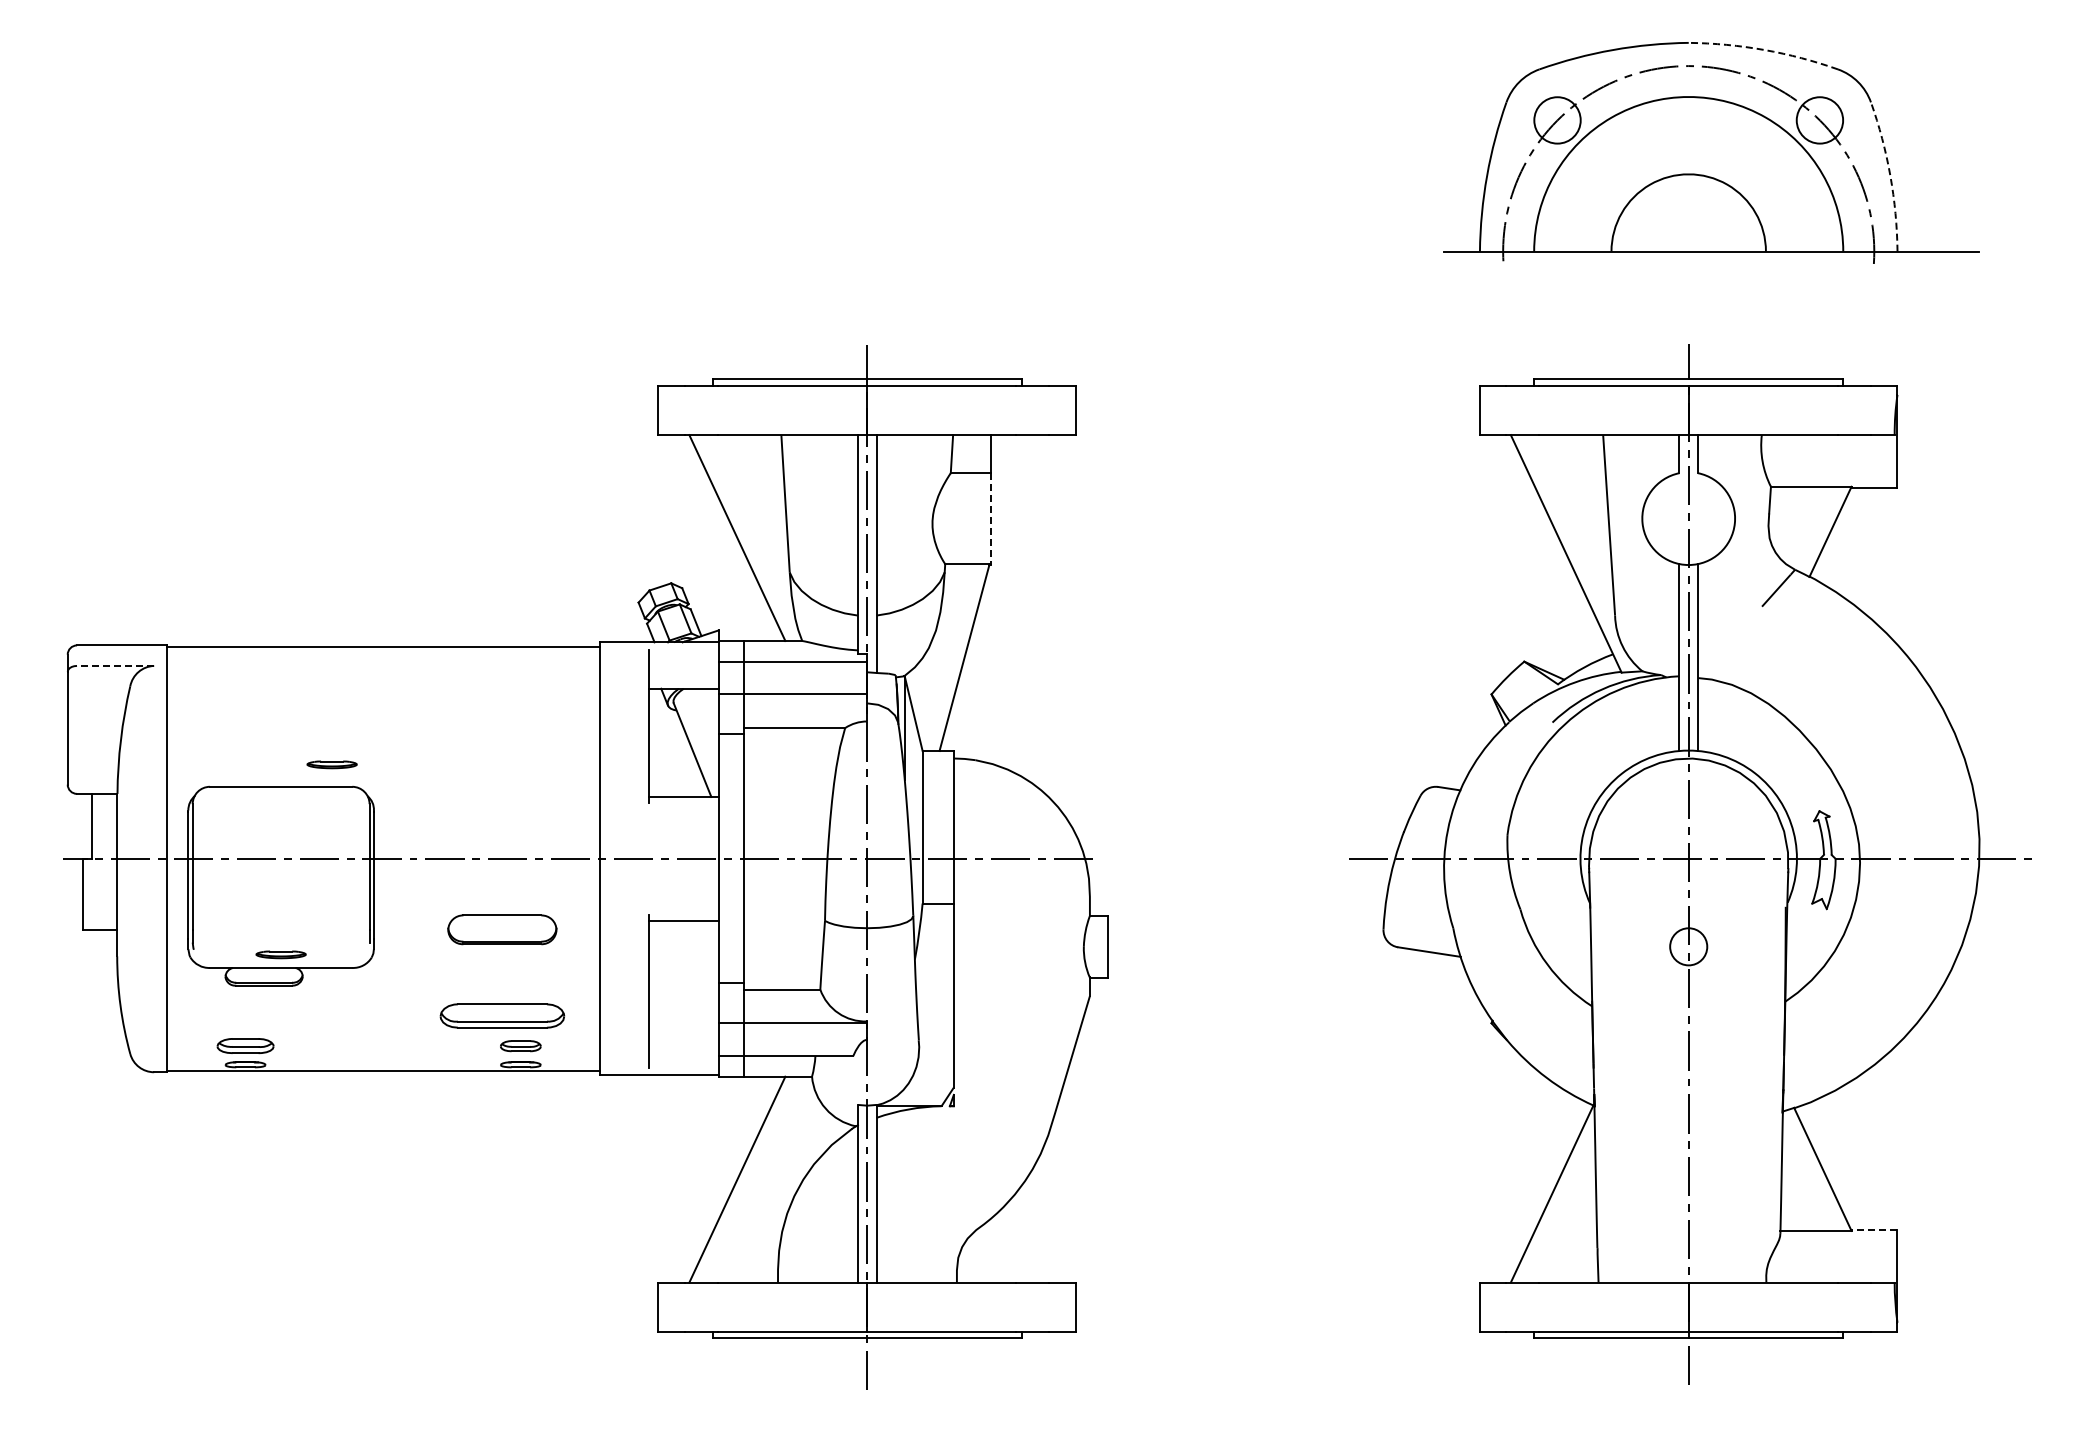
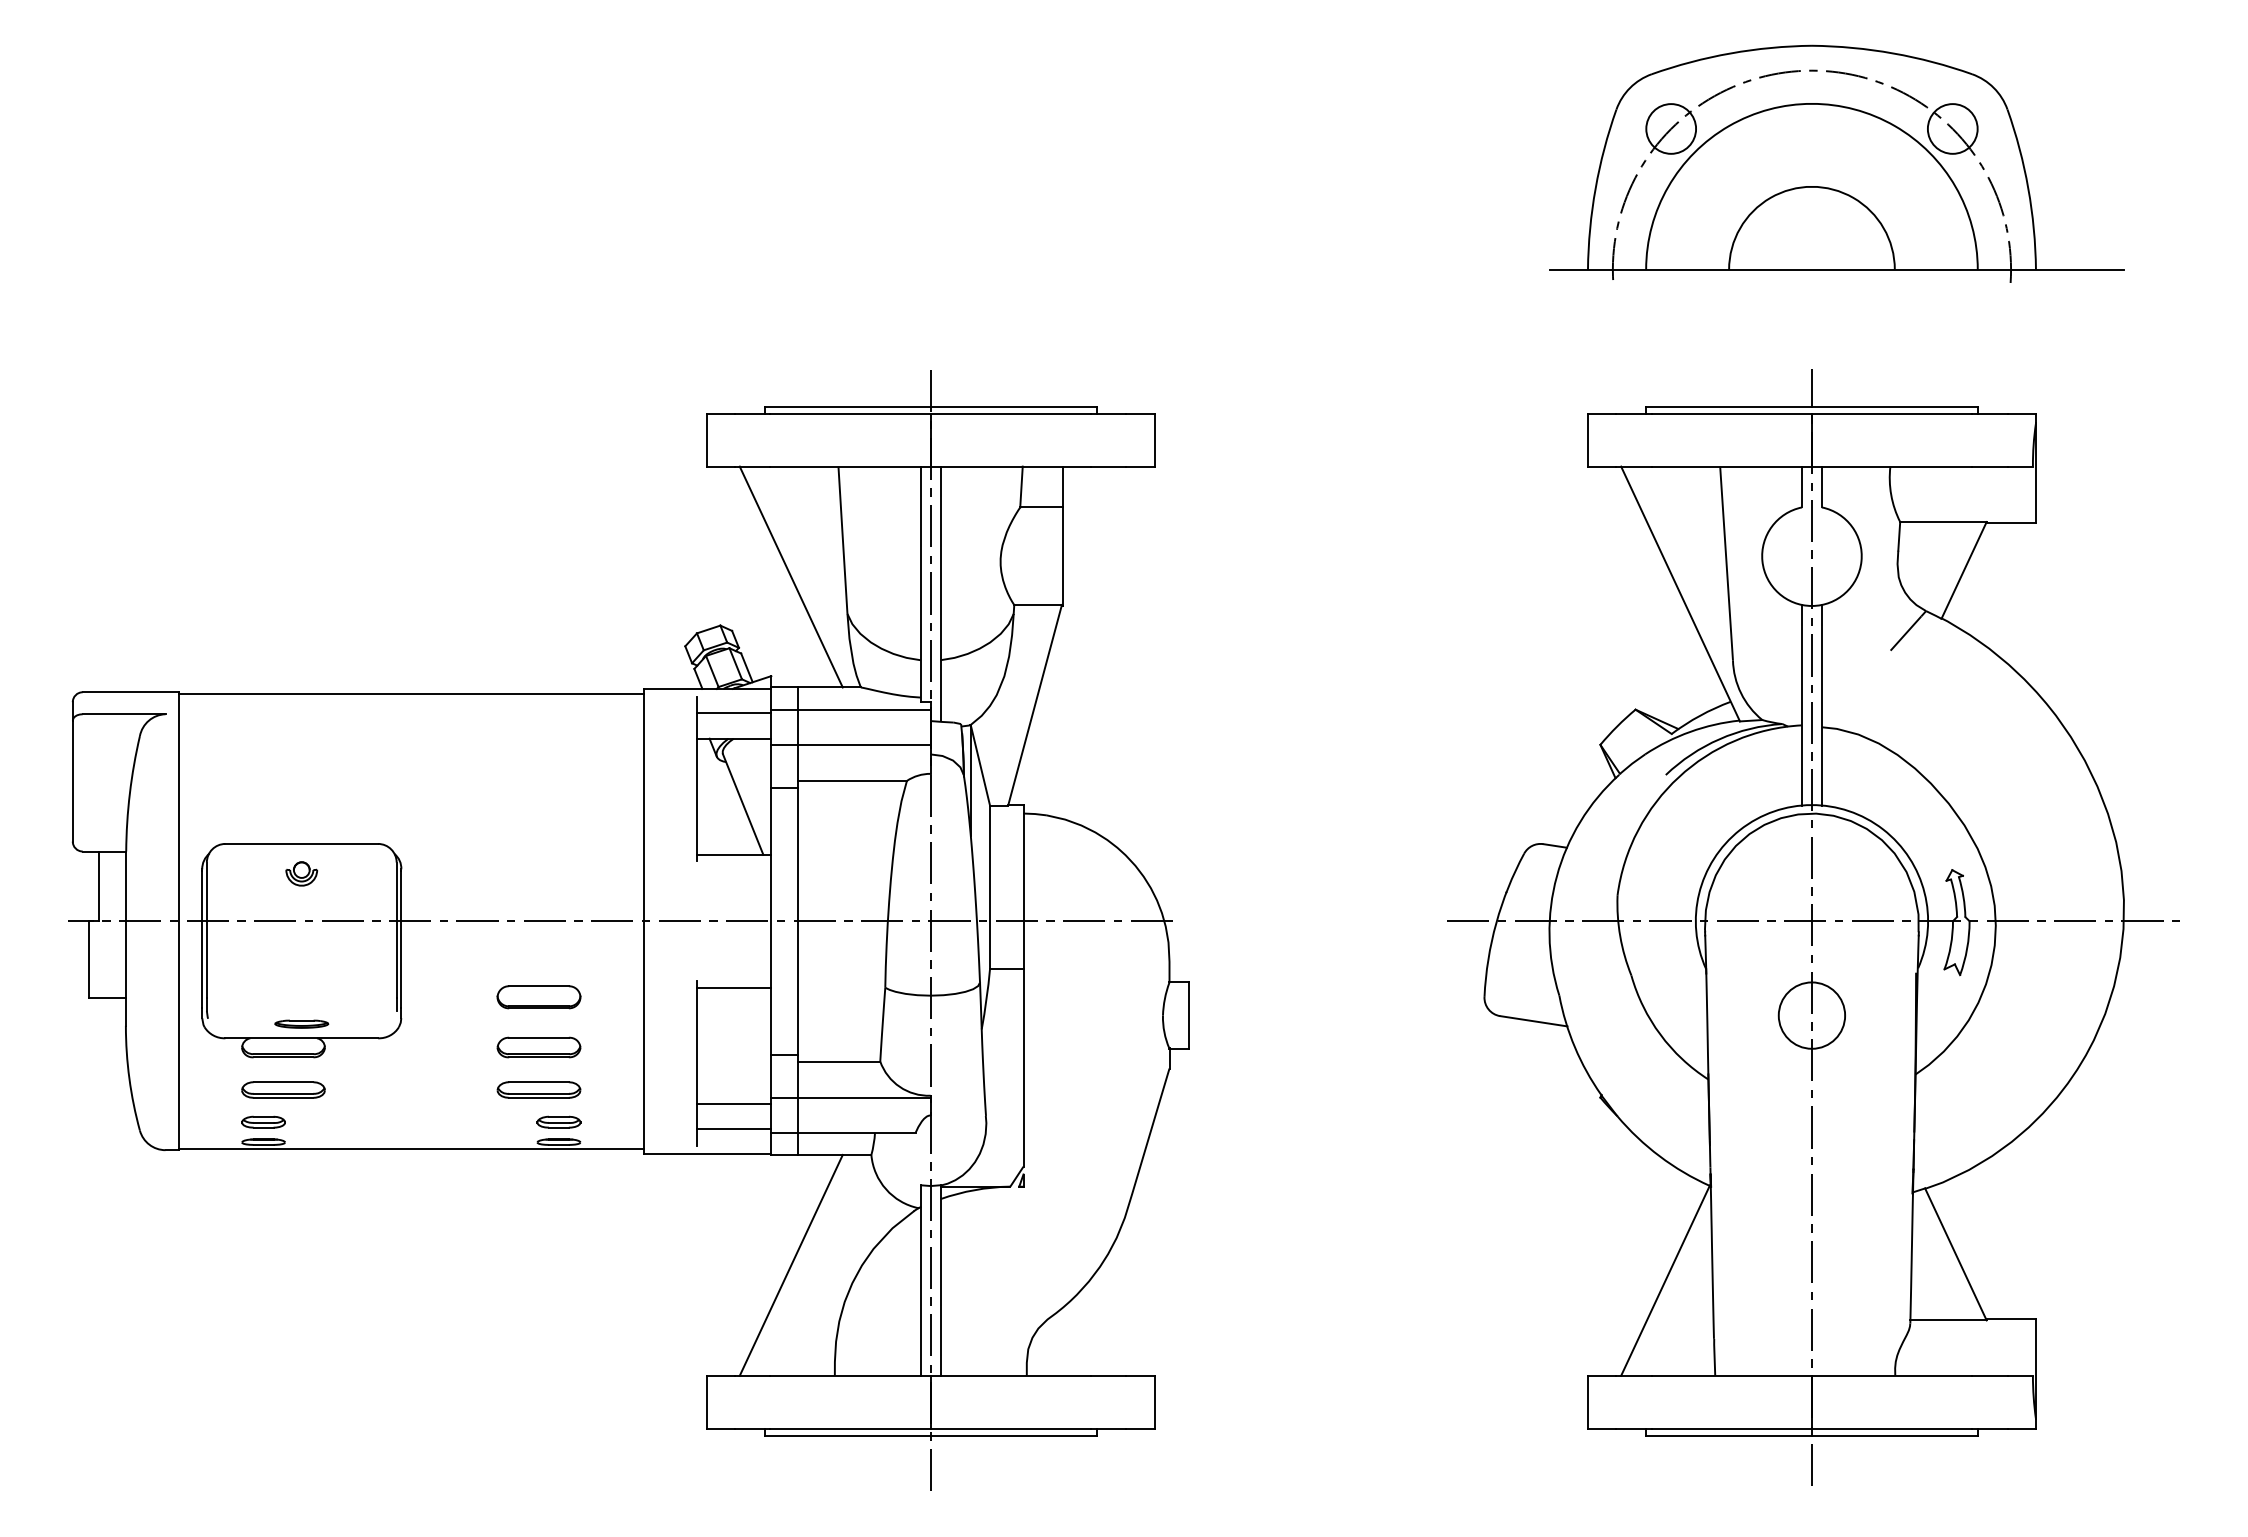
arc: (1764, 50) -> (1893, 53), dashed -> solid
arc: (1890, 175) -> (2028, 188), dashed -> solid
line: (990, 519) -> (1062, 557), dashed -> solid
line: (683, 664) -> (733, 712), added
line: (115, 665) -> (124, 713), dashed -> solid
part: (331, 764) -> (355, 819), removed
part: (280, 814) -> (301, 873), added
part: (501, 929) -> (538, 997), size x0.71
circle: (1688, 946) -> (1811, 1015), size x1.67
part: (501, 976) -> (538, 1047), added
part: (263, 1016) -> (282, 1090), added
part: (501, 1016) -> (538, 1090), size x0.62
line: (683, 1028) -> (733, 1103), added
part: (245, 1046) -> (263, 1122), size x0.71
line: (683, 1052) -> (733, 1128), added
line: (1873, 1229) -> (2010, 1318), dashed -> solid

